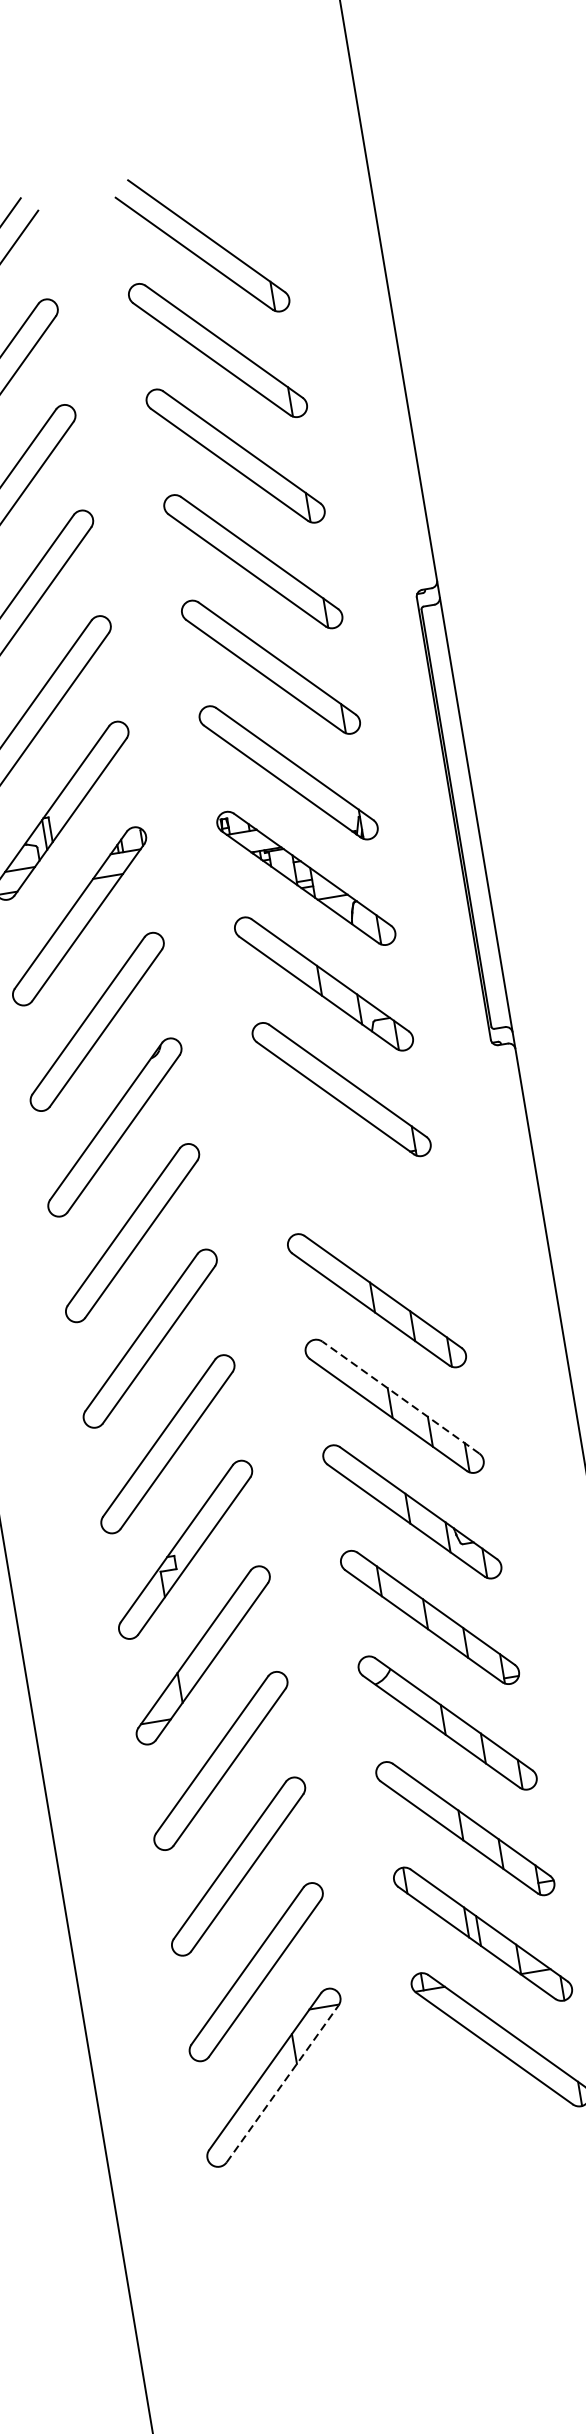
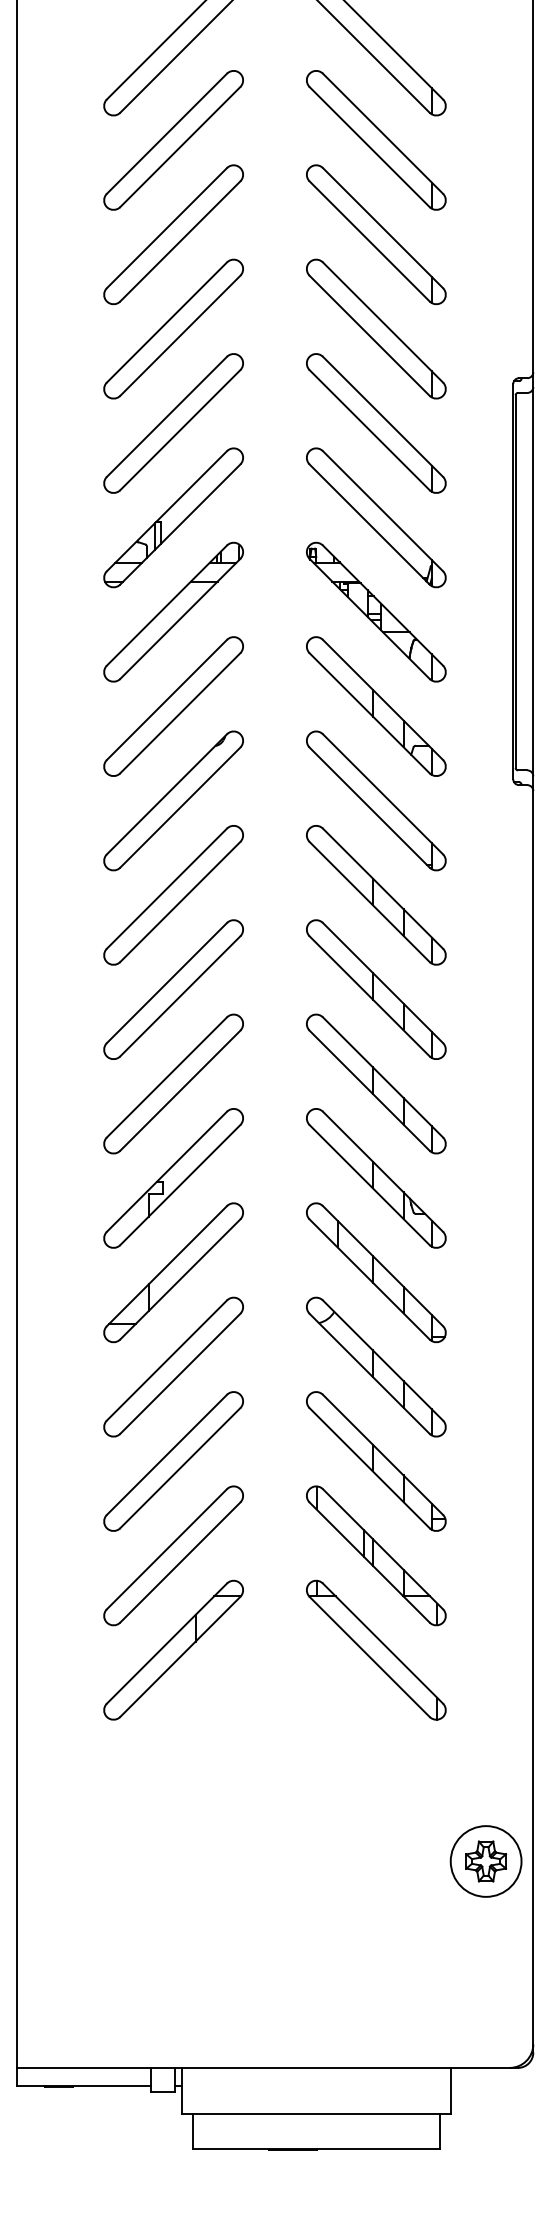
part: (359, 1195) -> (376, 895), added
line: (401, 1397) -> (383, 1077), dashed -> solid
line: (282, 2083) -> (180, 1656), dashed -> solid

